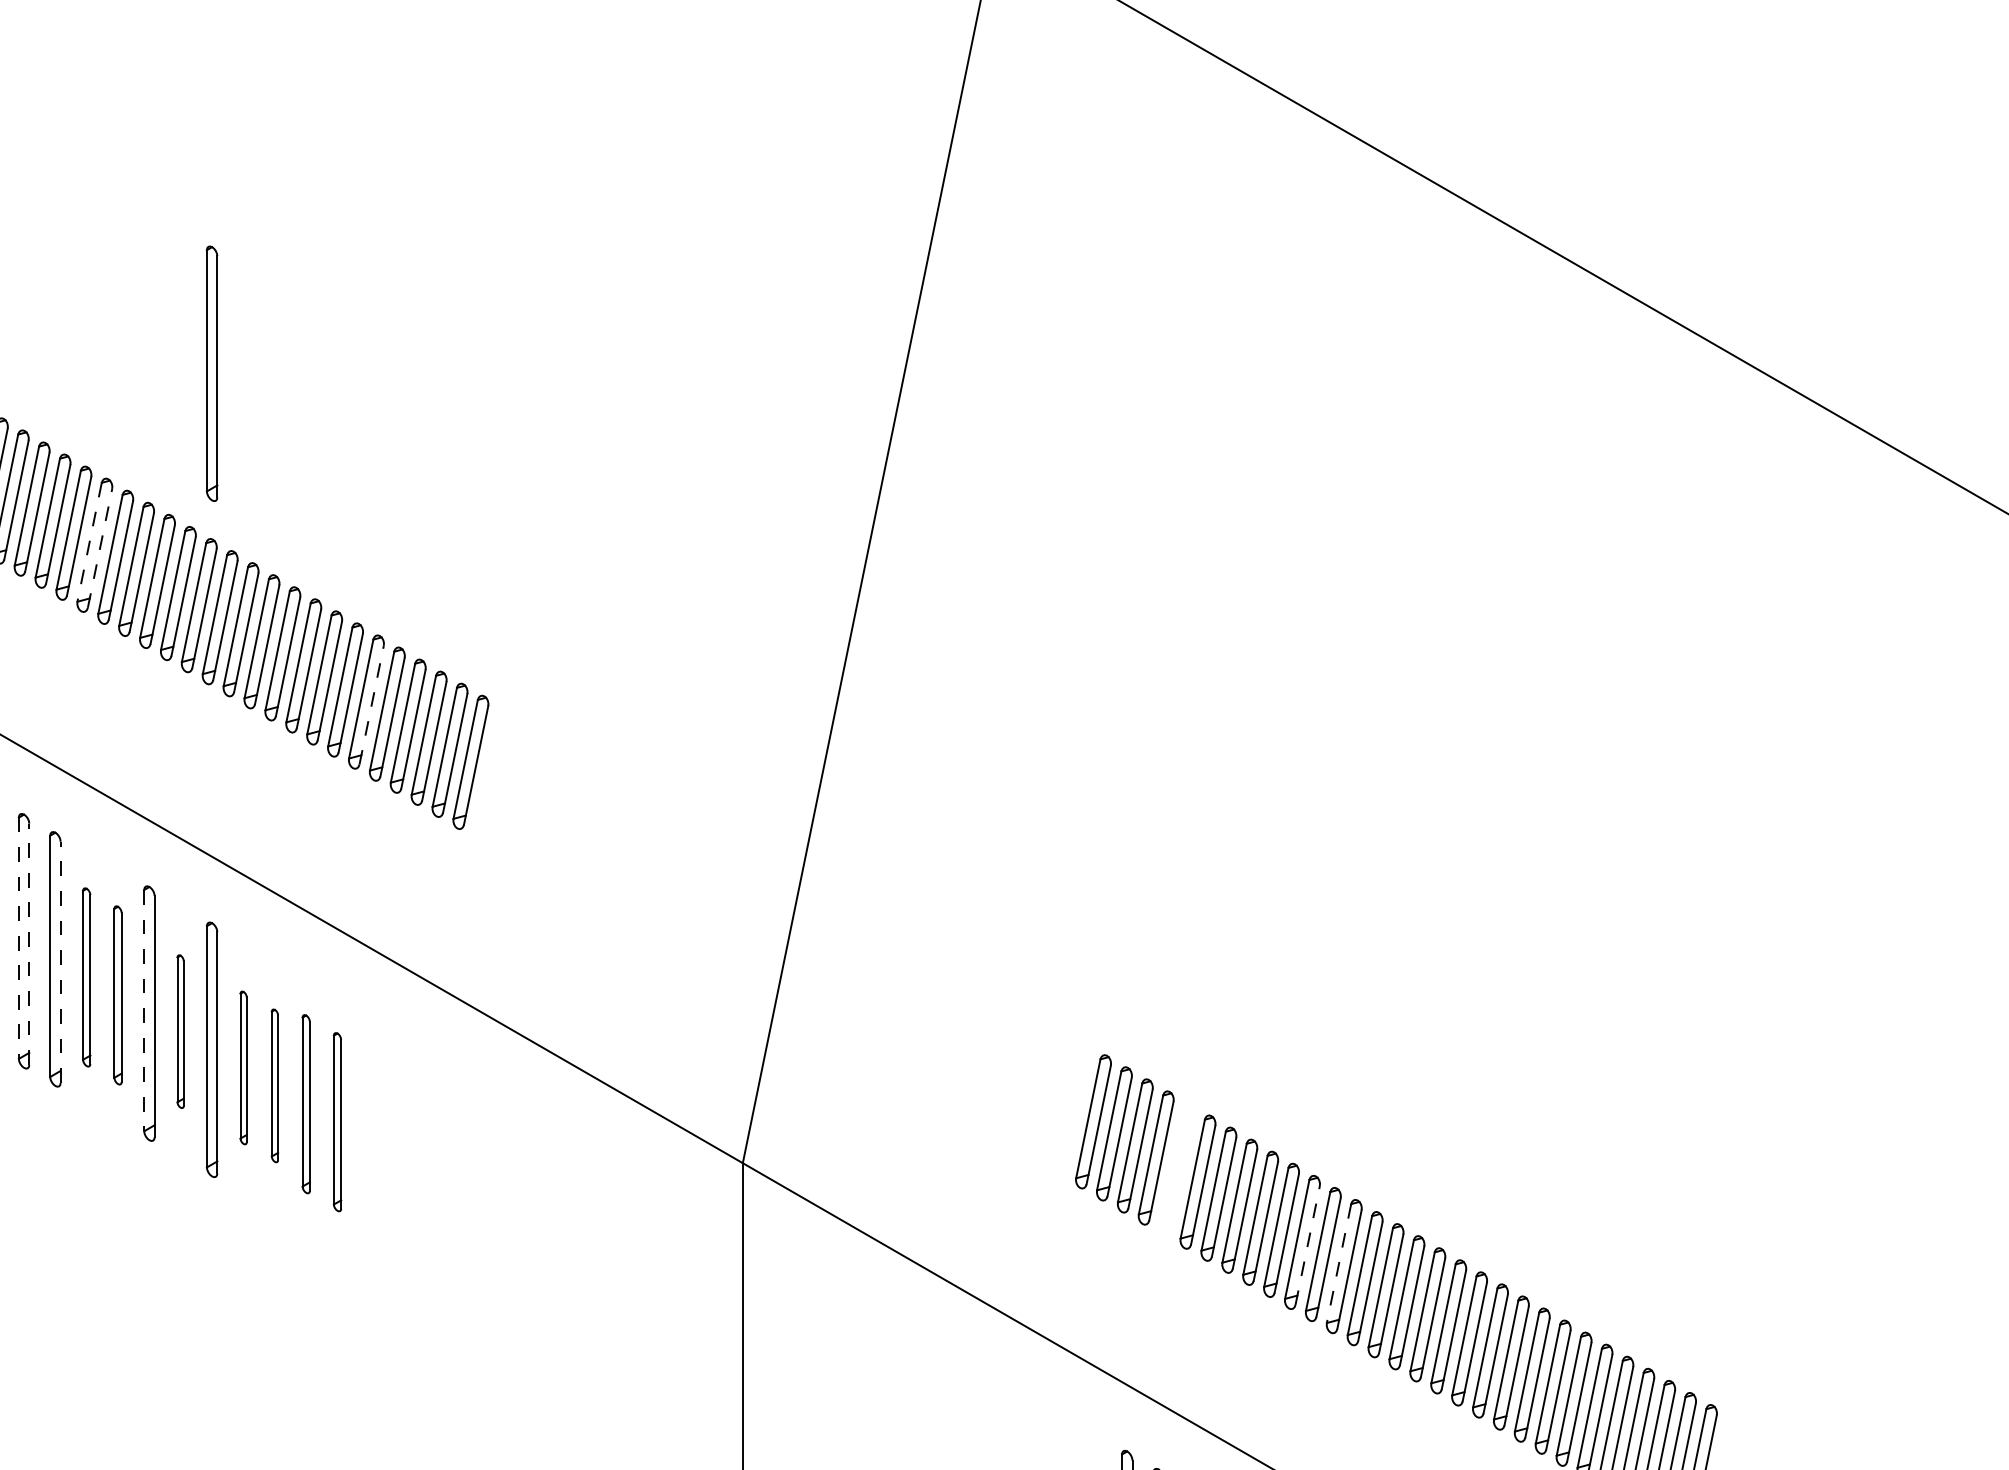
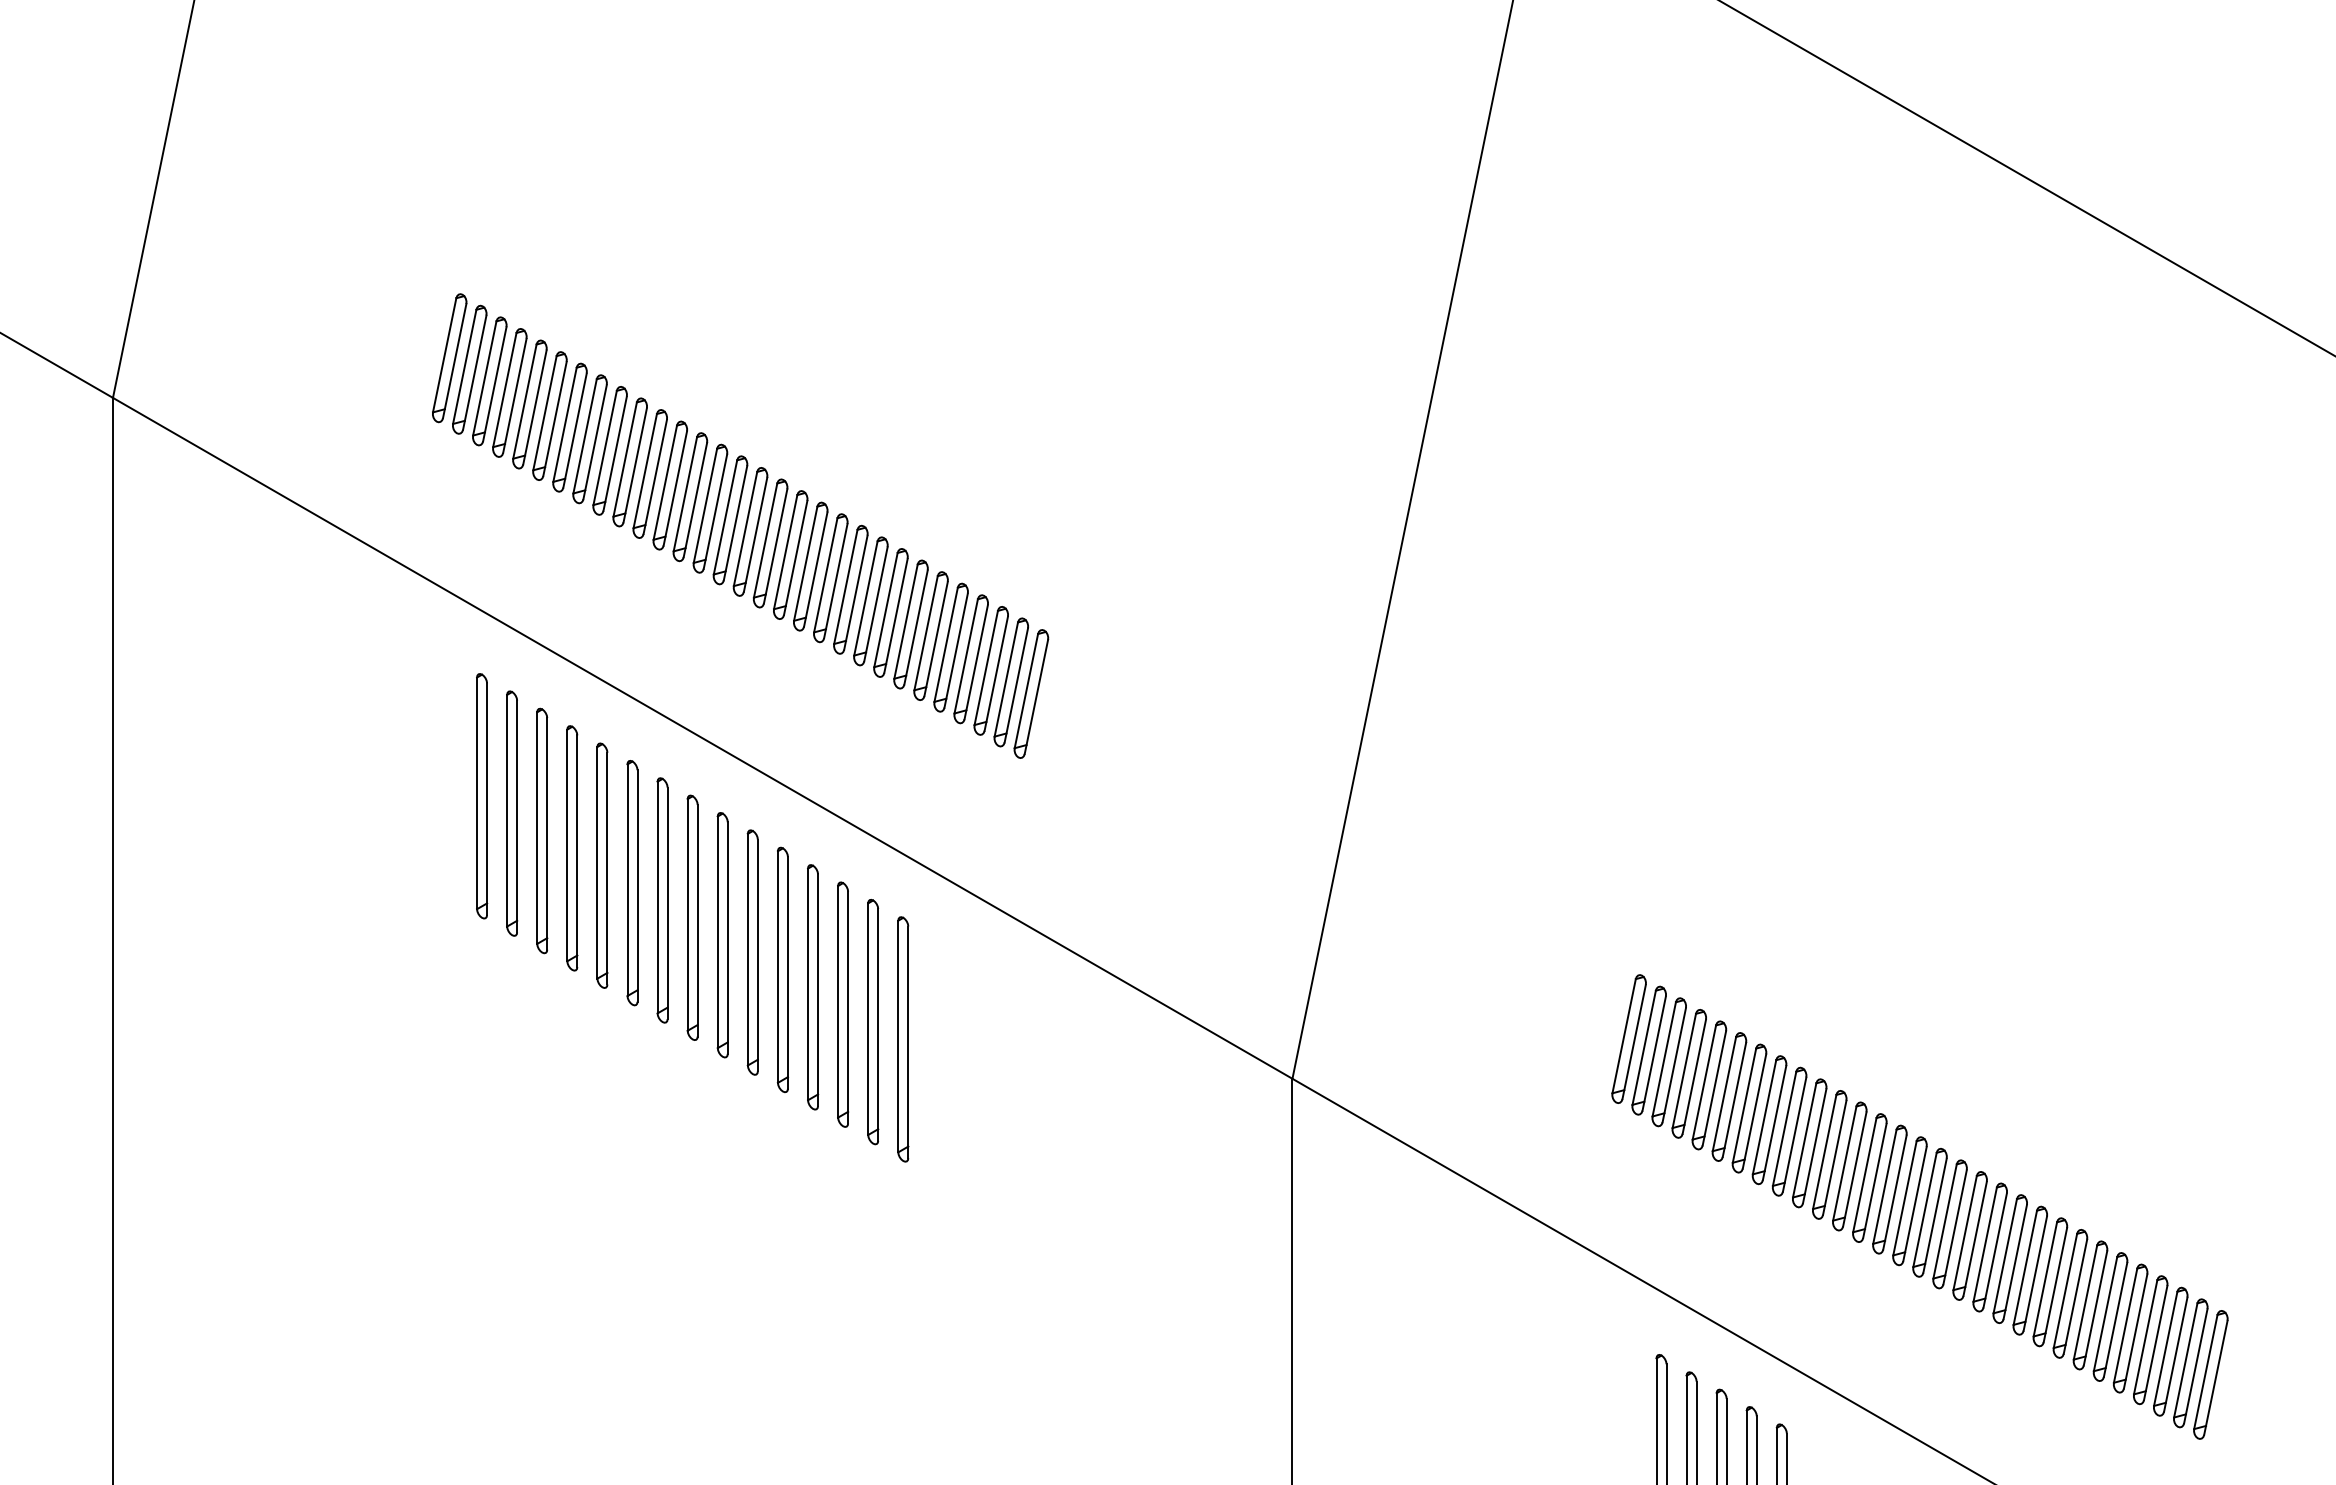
part: (211, 373) -> (782, 320), removed
line: (89, 543) -> (665, 483), dashed -> solid
line: (100, 548) -> (675, 488), dashed -> solid
line: (372, 704) -> (936, 638), dashed -> solid
line: (18, 937) -> (597, 862), dashed -> solid
line: (29, 944) -> (607, 868), dashed -> solid
line: (60, 962) -> (637, 886), dashed -> solid
part: (86, 977) -> (662, 900), size x1.43
part: (117, 995) -> (692, 917), size x1.43
line: (143, 1010) -> (717, 932), dashed -> solid
part: (180, 1031) -> (752, 952), size x1.67
part: (243, 1068) -> (813, 987), size x1.67
part: (275, 1085) -> (843, 1004), size x1.67
part: (306, 1104) -> (873, 1022), size x1.43
part: (337, 1122) -> (903, 1039), size x1.43
part: (1177, 1170) -> (1709, 1085), added
line: (1307, 1245) -> (1834, 1157), dashed -> solid
line: (1338, 1263) -> (1864, 1175), dashed -> solid

